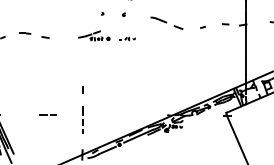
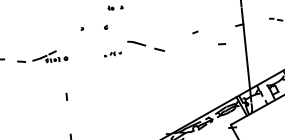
part: (166, 22) -> (145, 45), moved
line: (225, 24) -> (221, 44), moved
part: (94, 35) -> (50, 56), moved
line: (82, 89) -> (66, 96), moved

